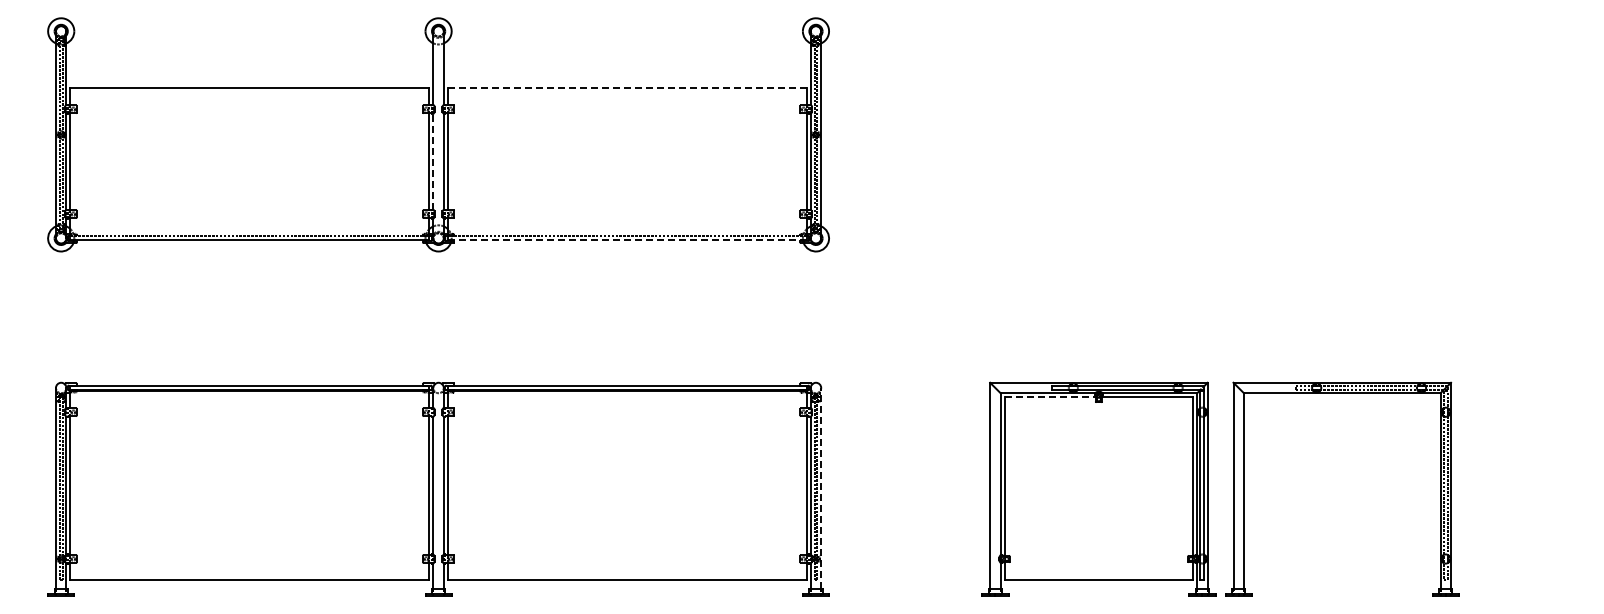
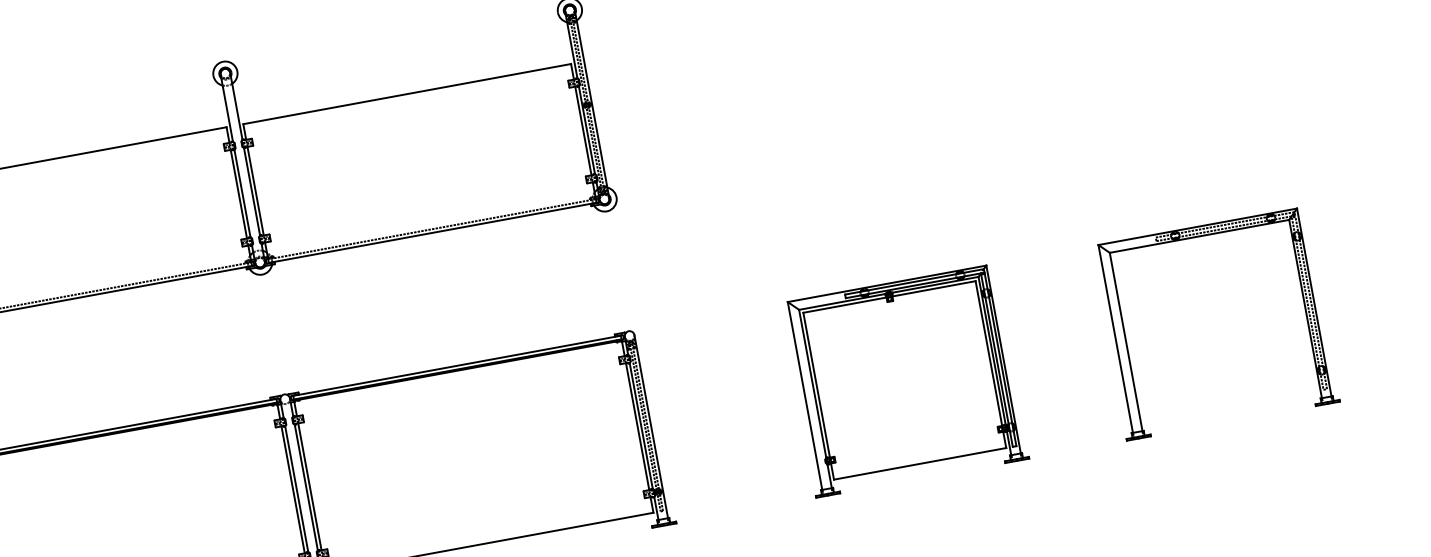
line: (627, 88) -> (407, 94), dashed -> solid
line: (433, 161) -> (242, 193), dashed -> solid
line: (627, 240) -> (432, 232), dashed -> solid
part: (1342, 393) -> (1199, 236), moved
line: (1050, 397) -> (845, 305), dashed -> solid
line: (821, 487) -> (651, 425), dashed -> solid

